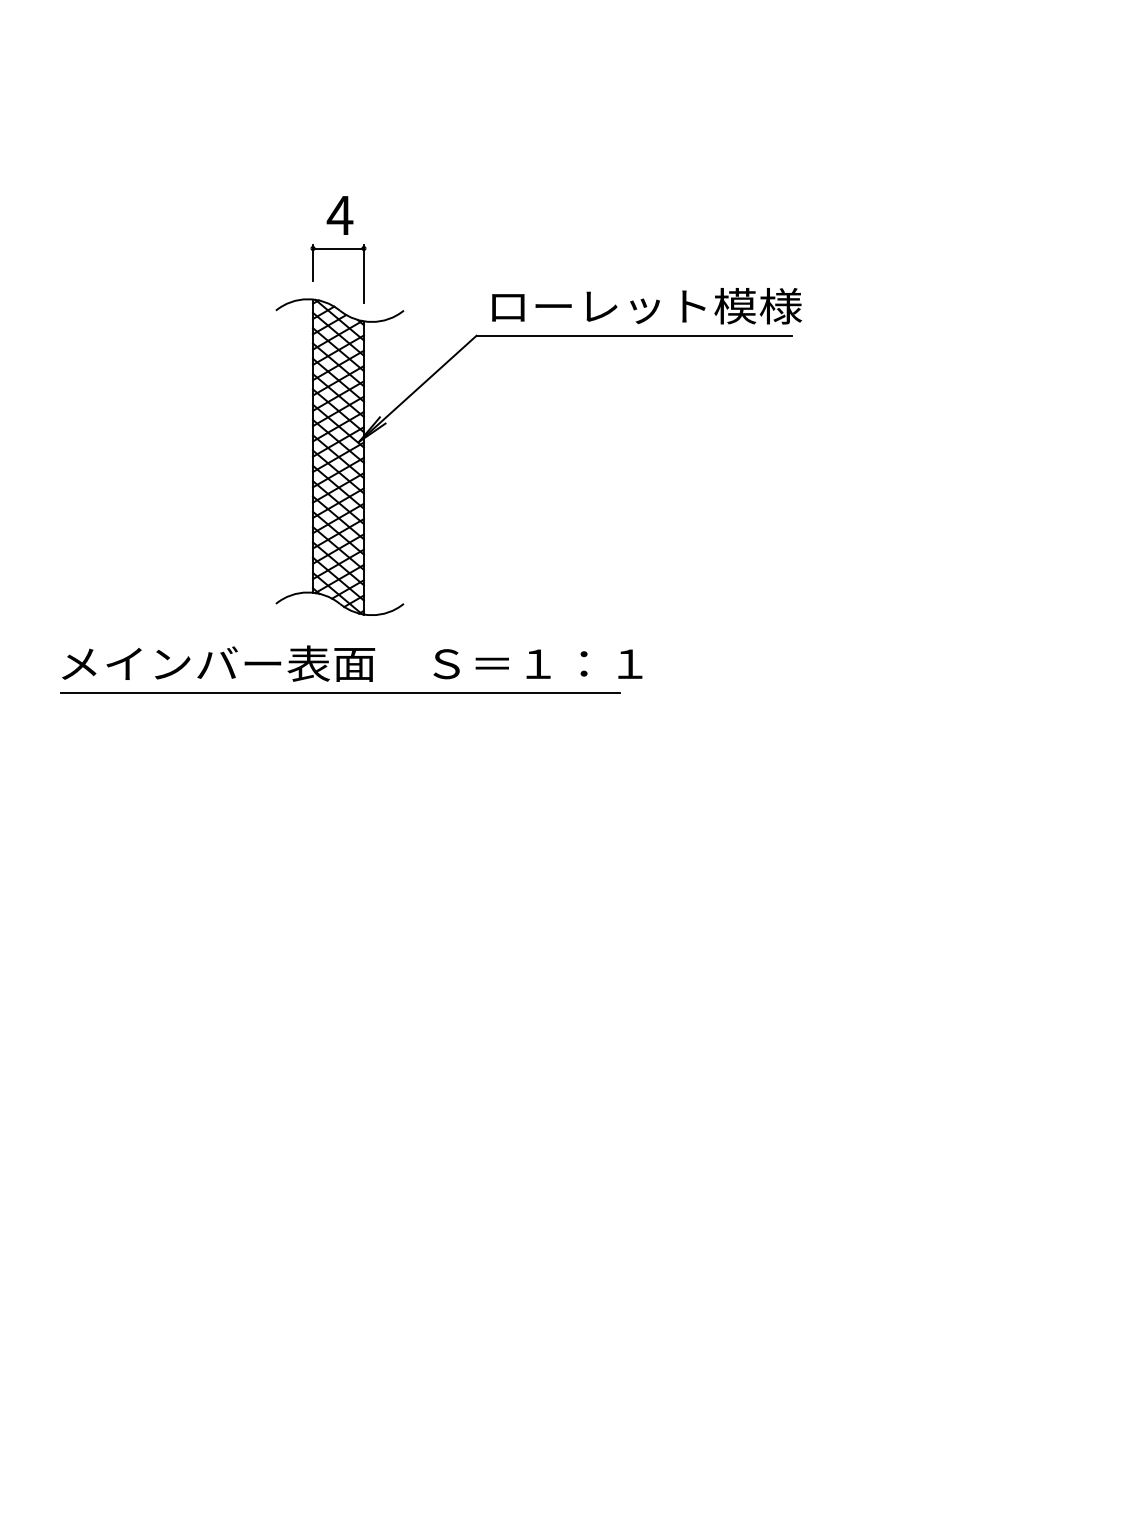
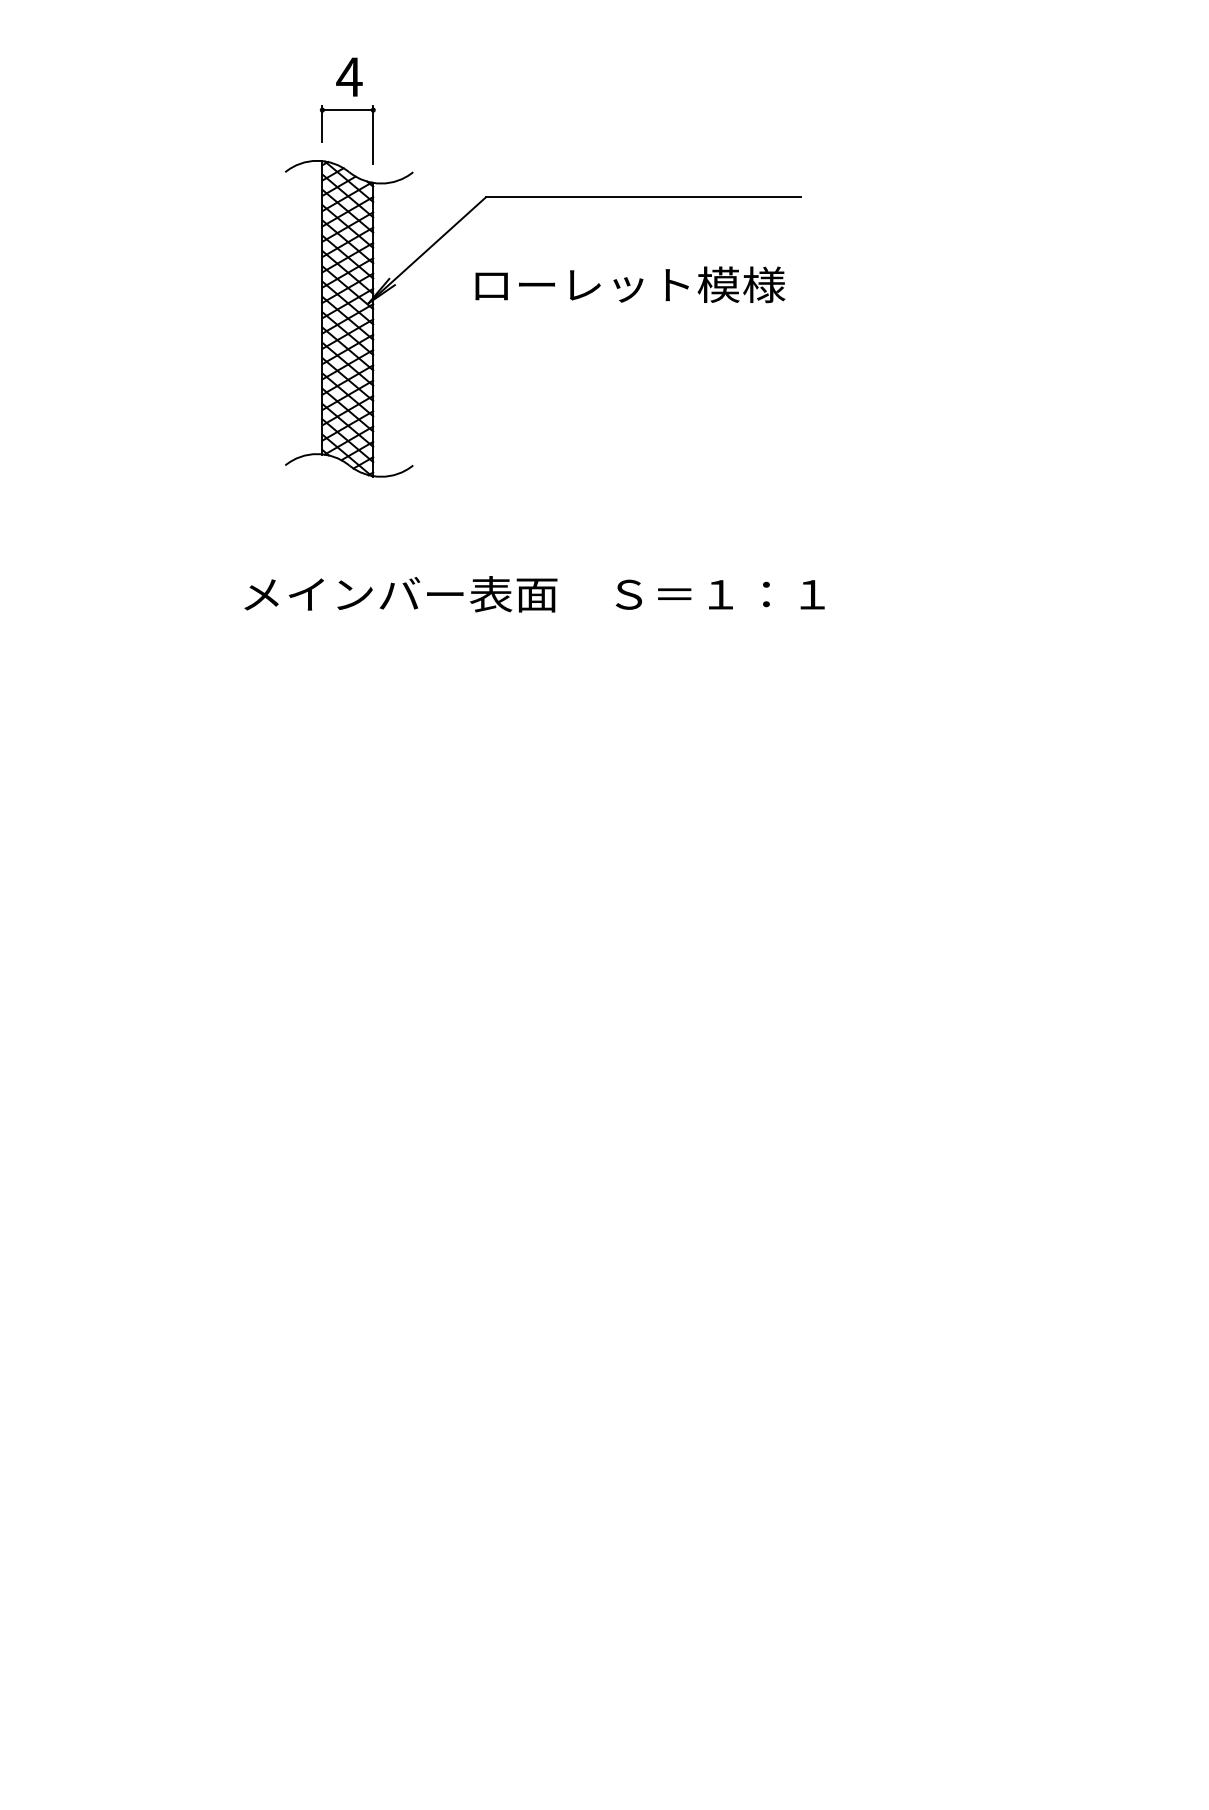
text: (647, 305) -> (630, 284), moved
text: (352, 663) -> (534, 594), moved
line: (340, 692) -> (349, 554), removed

